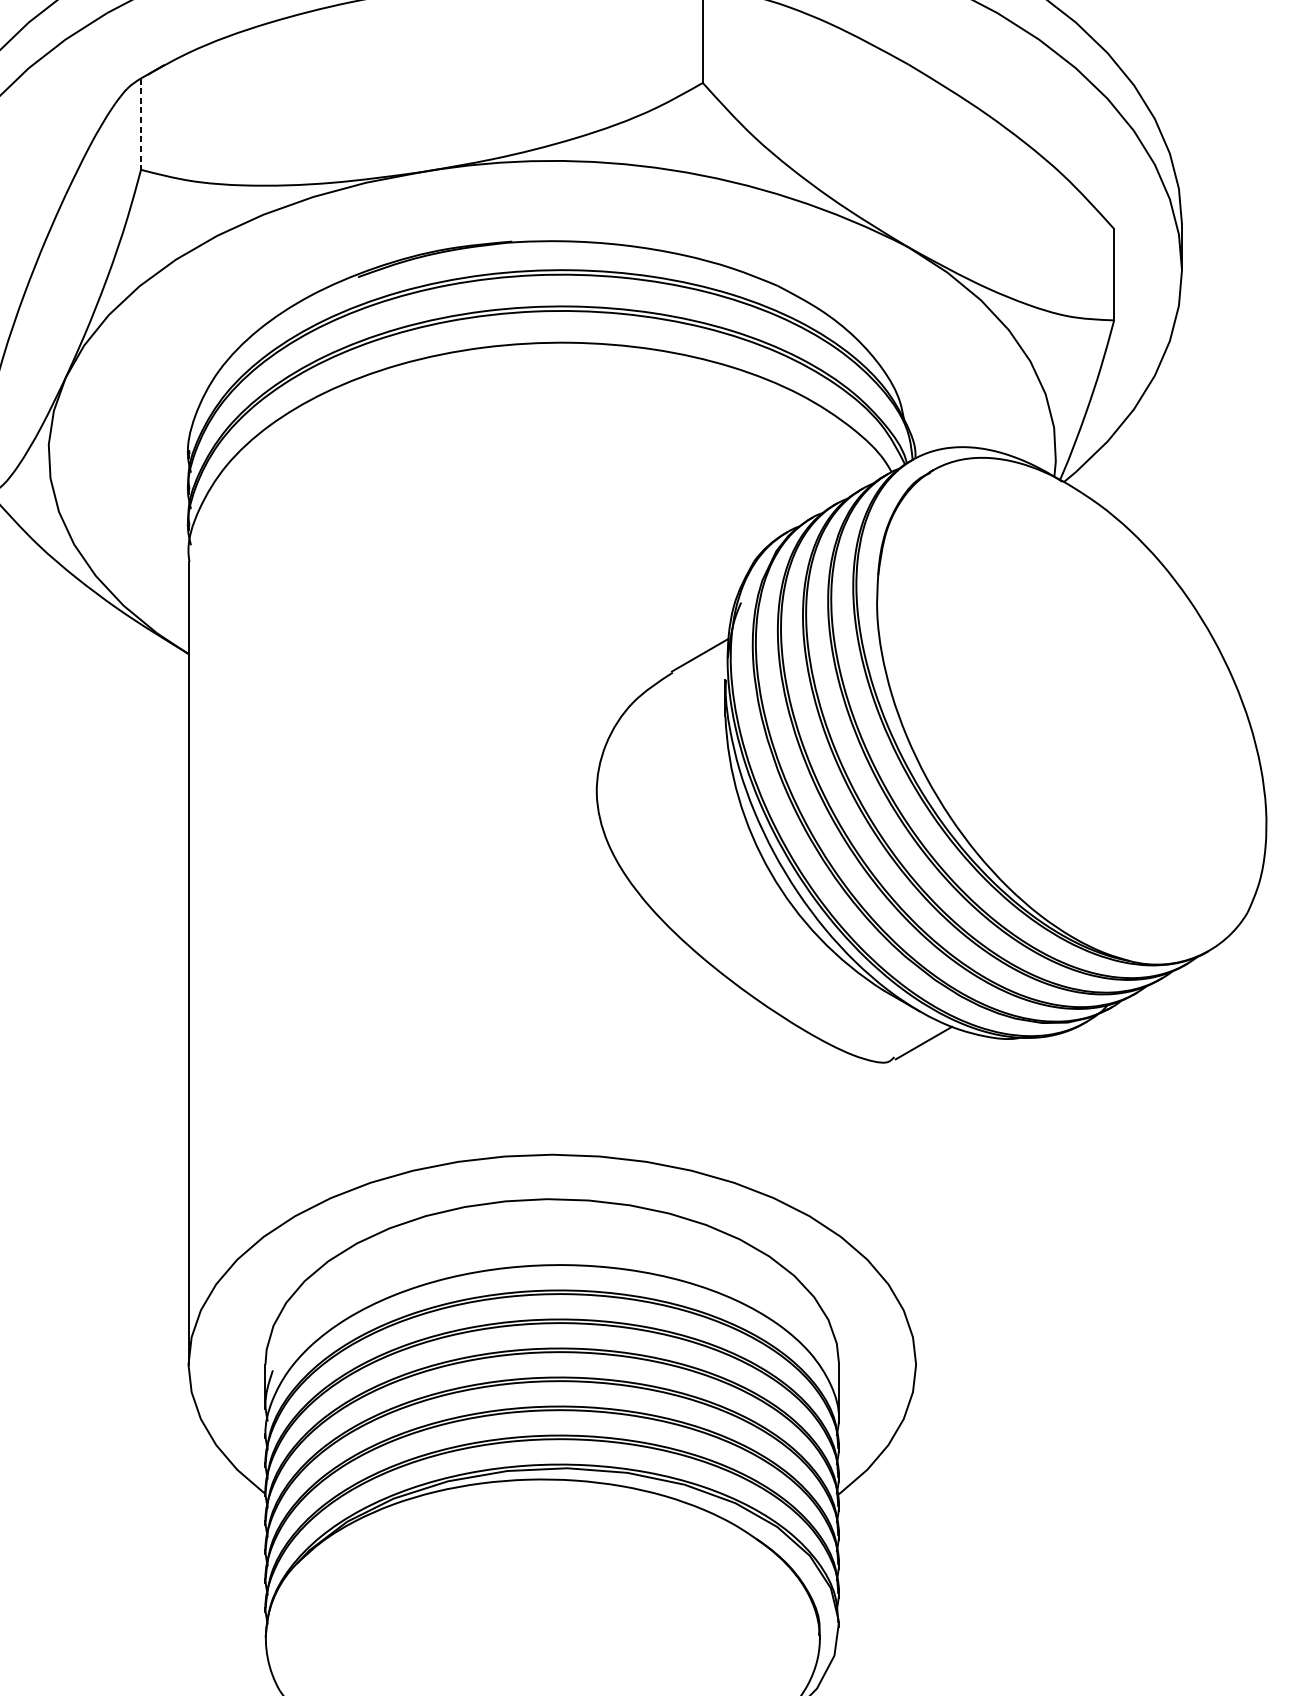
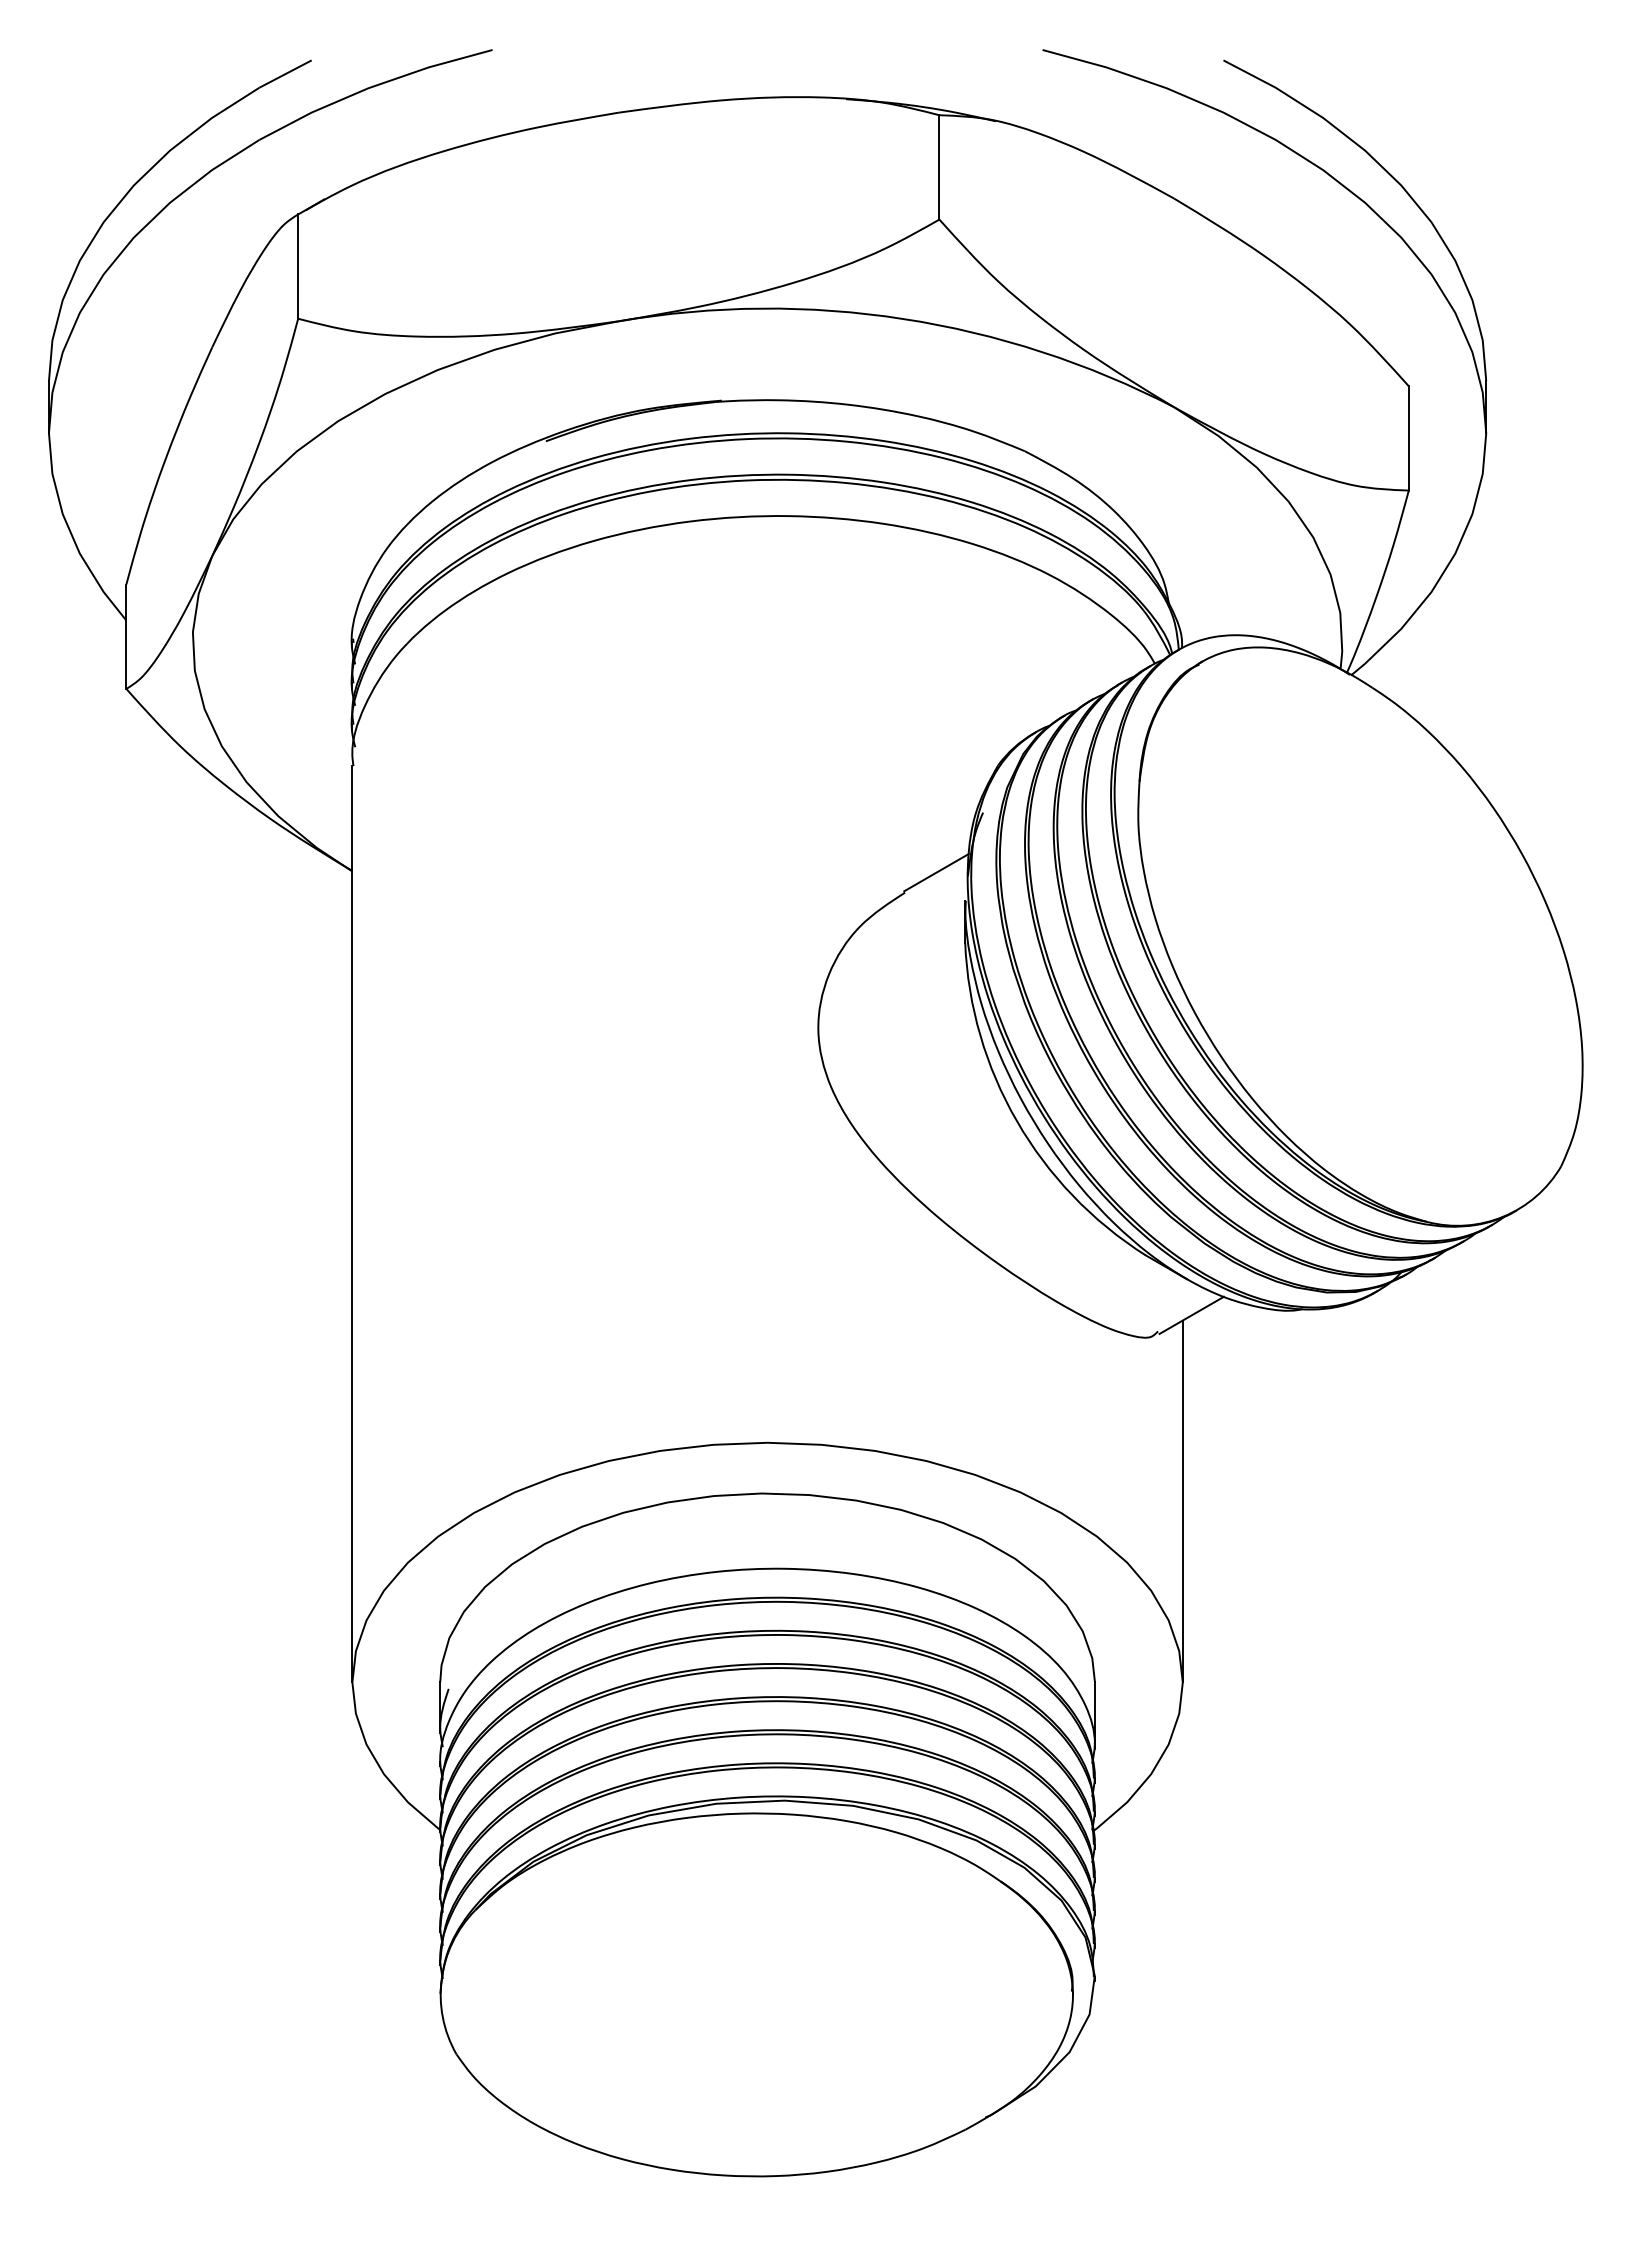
line: (141, 124) -> (298, 267), dashed -> solid
line: (915, 1206) -> (1182, 1501), added

